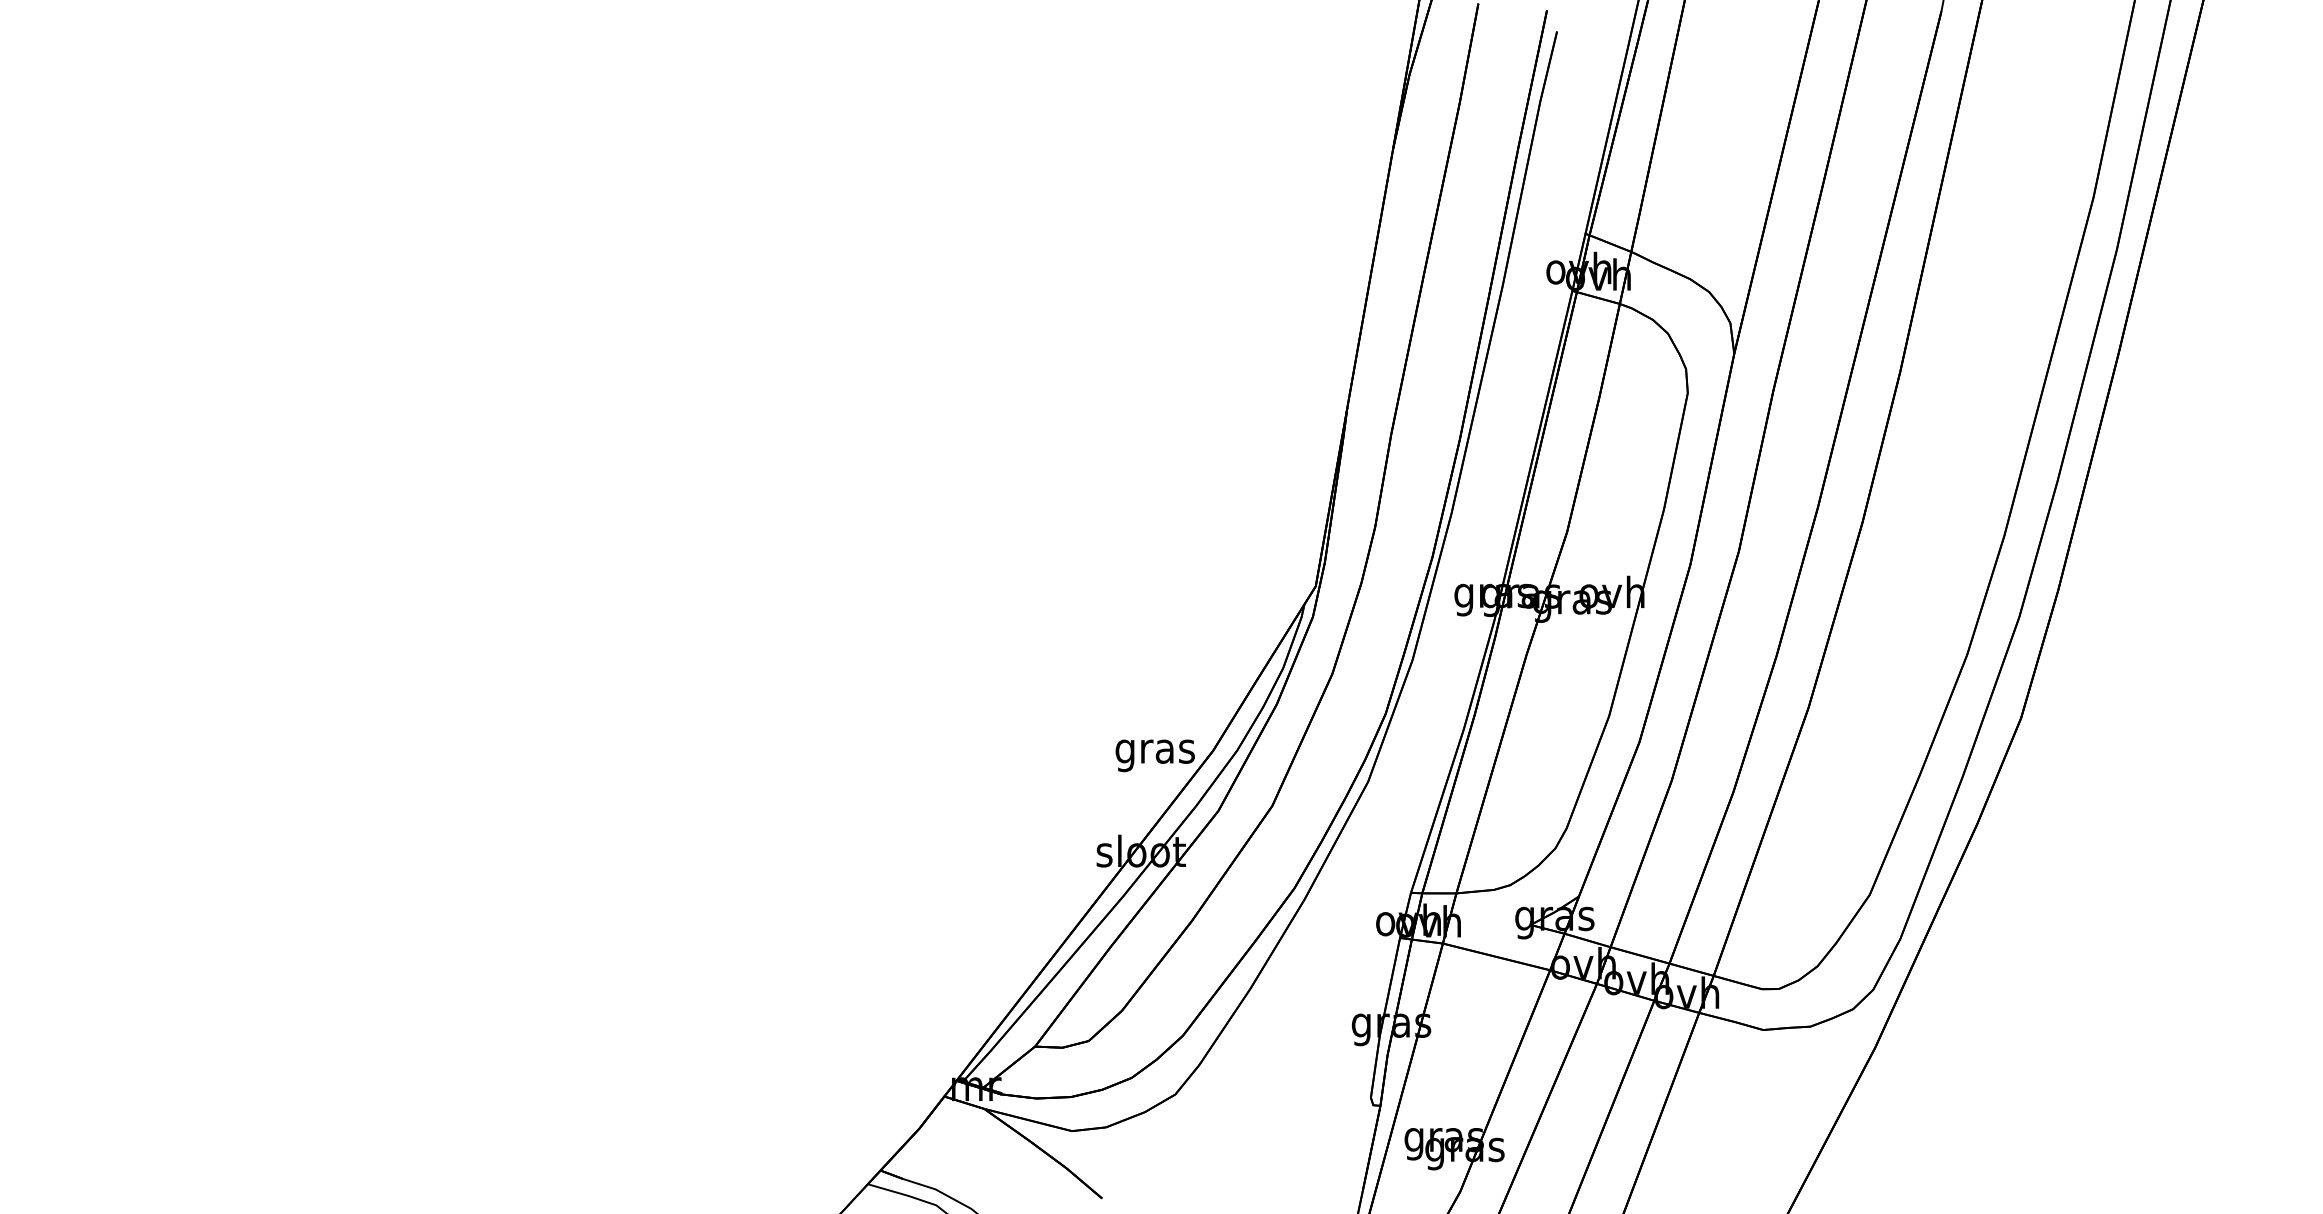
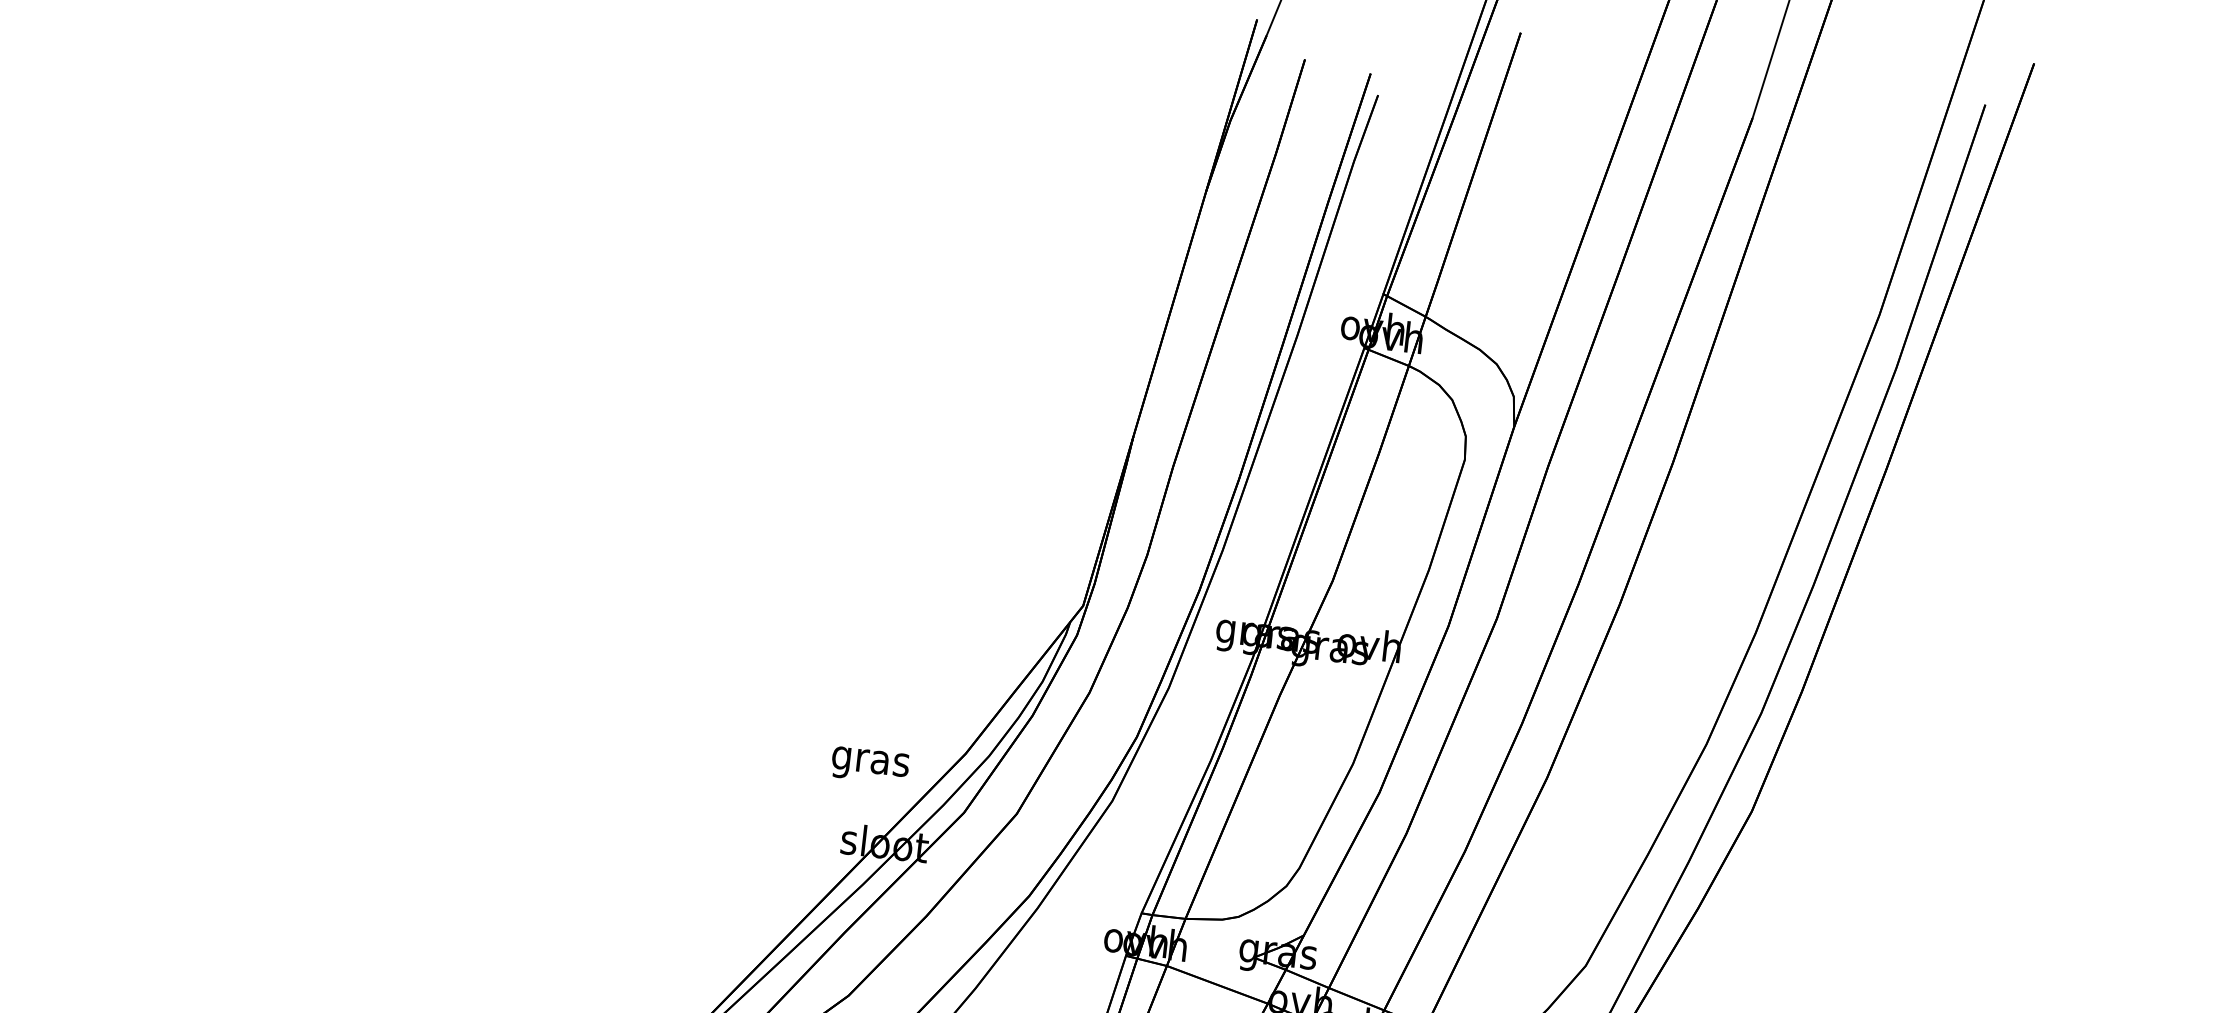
text: (1154, 755) -> (869, 765), moved

